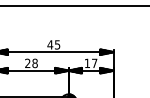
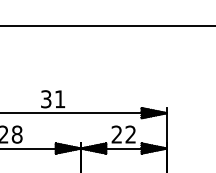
text: (53, 44) -> (52, 98), 45 -> 31
text: (90, 62) -> (122, 132), 17 -> 22

